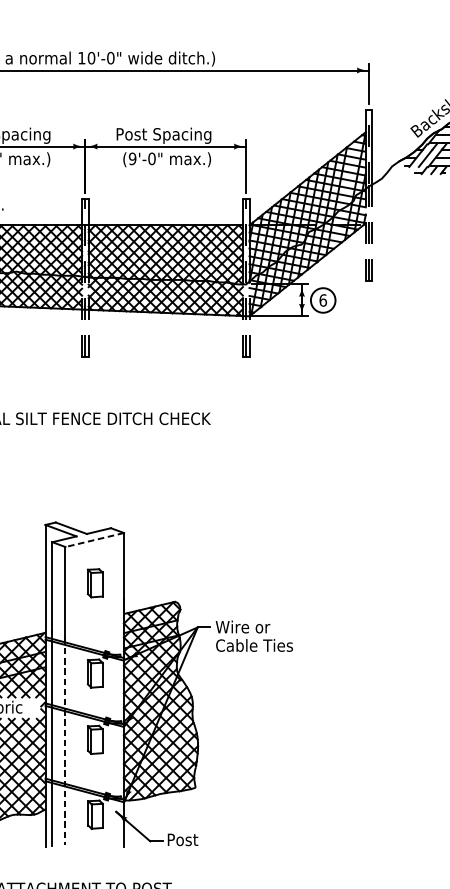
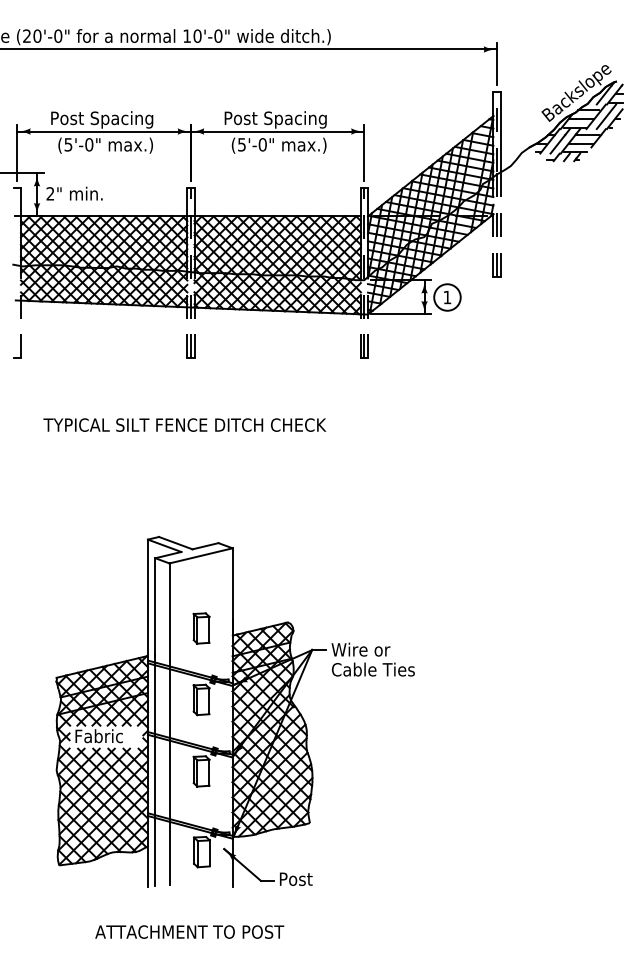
text: (132, 158) -> (241, 144), (9'-0" -> (5'-0"
text: (323, 300) -> (447, 297), 6 -> 1
line: (94, 539) -> (200, 555), dashed -> solid
part: (95, 583) -> (201, 628), moved
line: (65, 741) -> (169, 773), dashed -> solid

